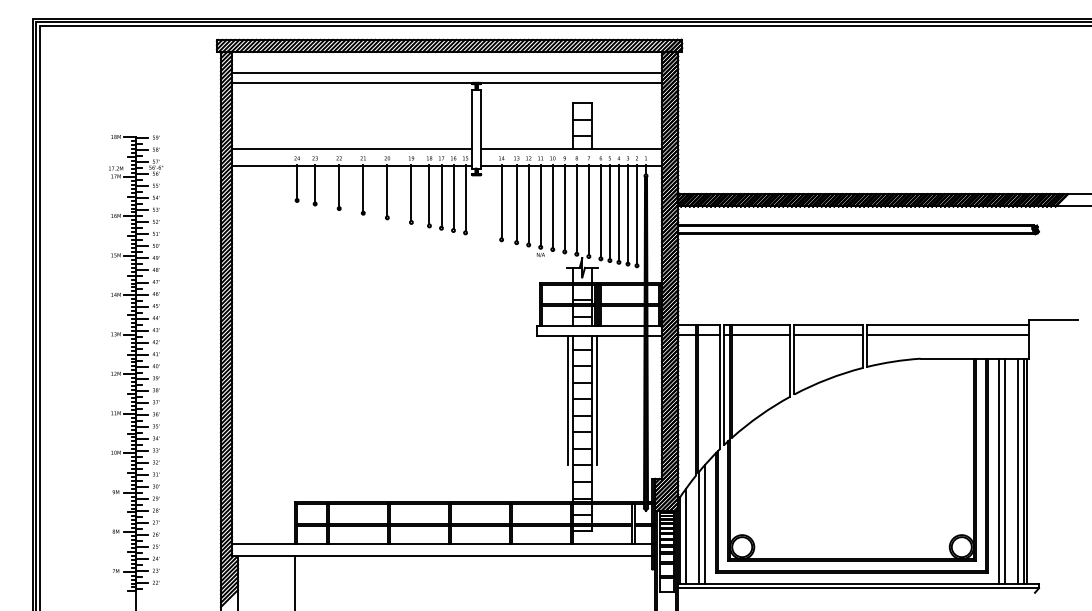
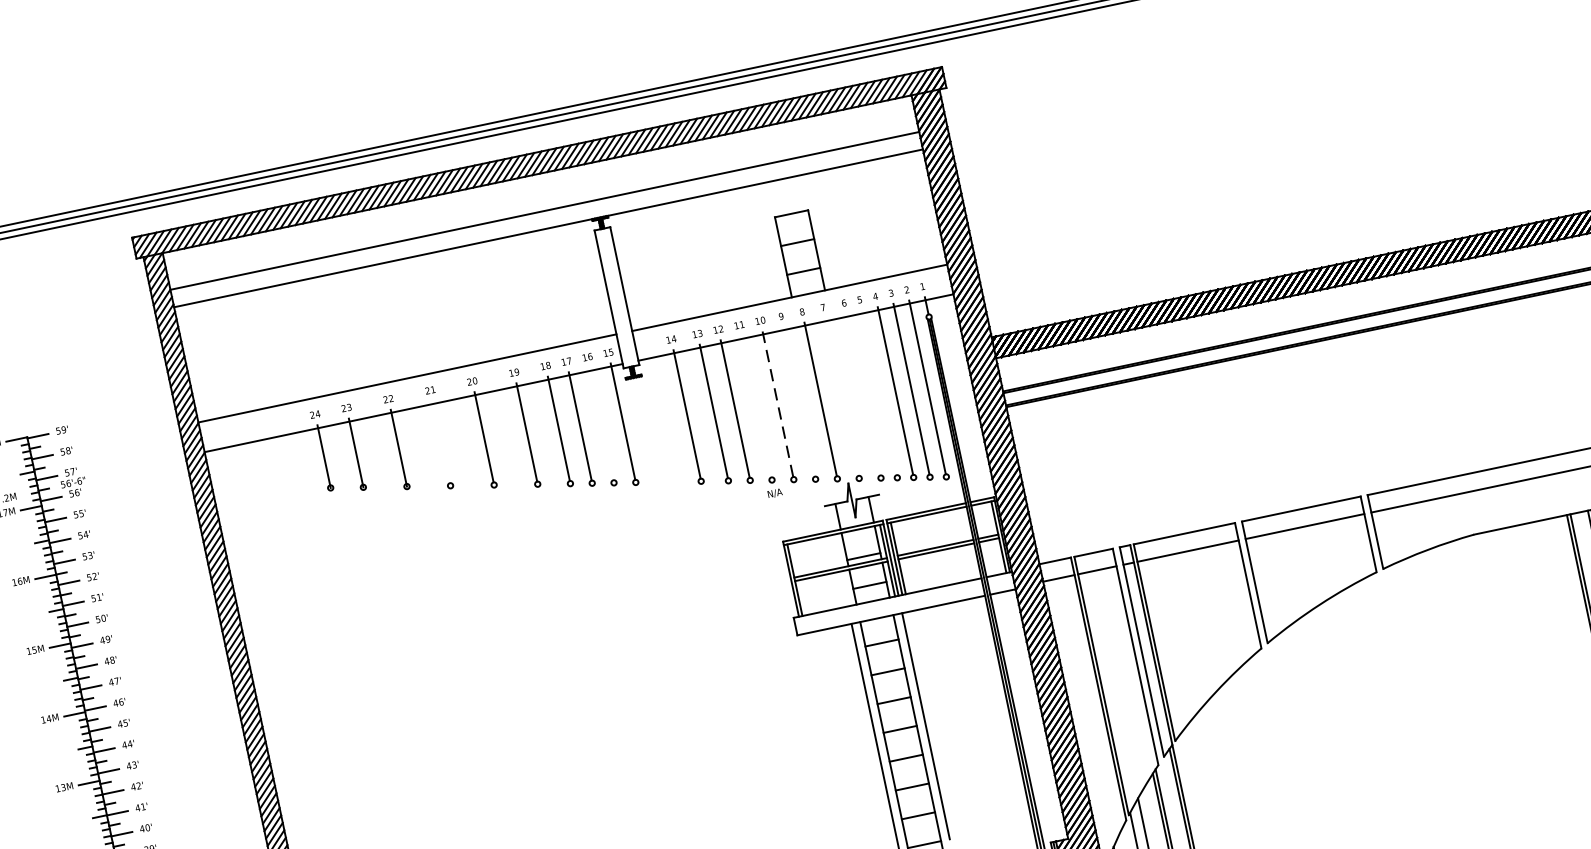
line: (363, 188) -> (441, 442), removed
line: (453, 196) -> (601, 423), removed
line: (540, 204) -> (755, 405), removed
line: (552, 206) -> (777, 404), solid -> dashed
line: (564, 207) -> (798, 402), removed
line: (588, 209) -> (841, 396), removed
line: (600, 210) -> (862, 394), removed
line: (609, 211) -> (878, 392), removed

